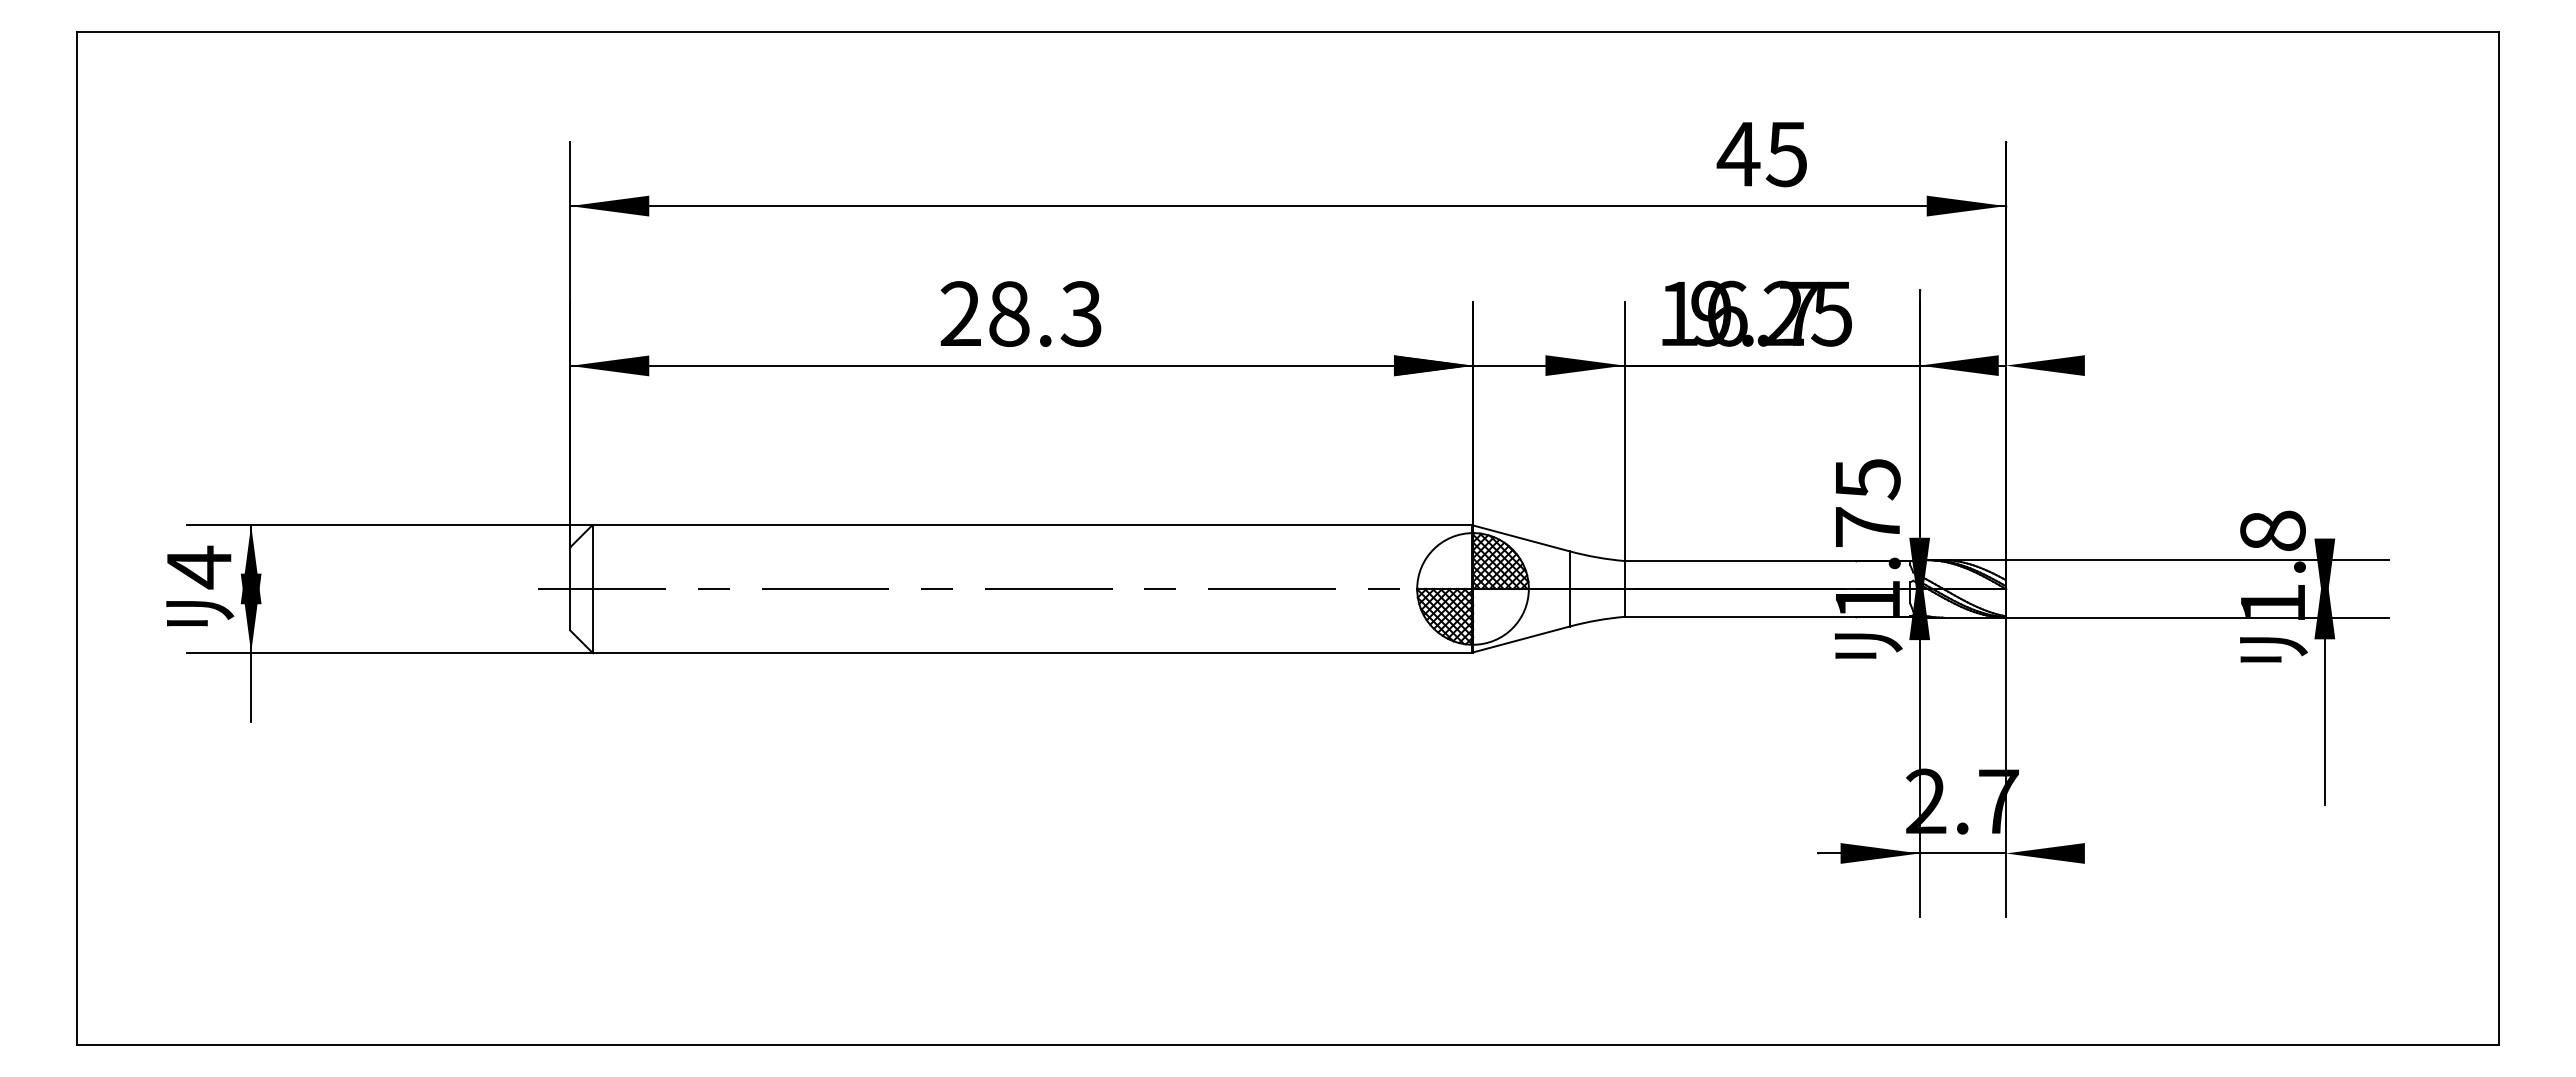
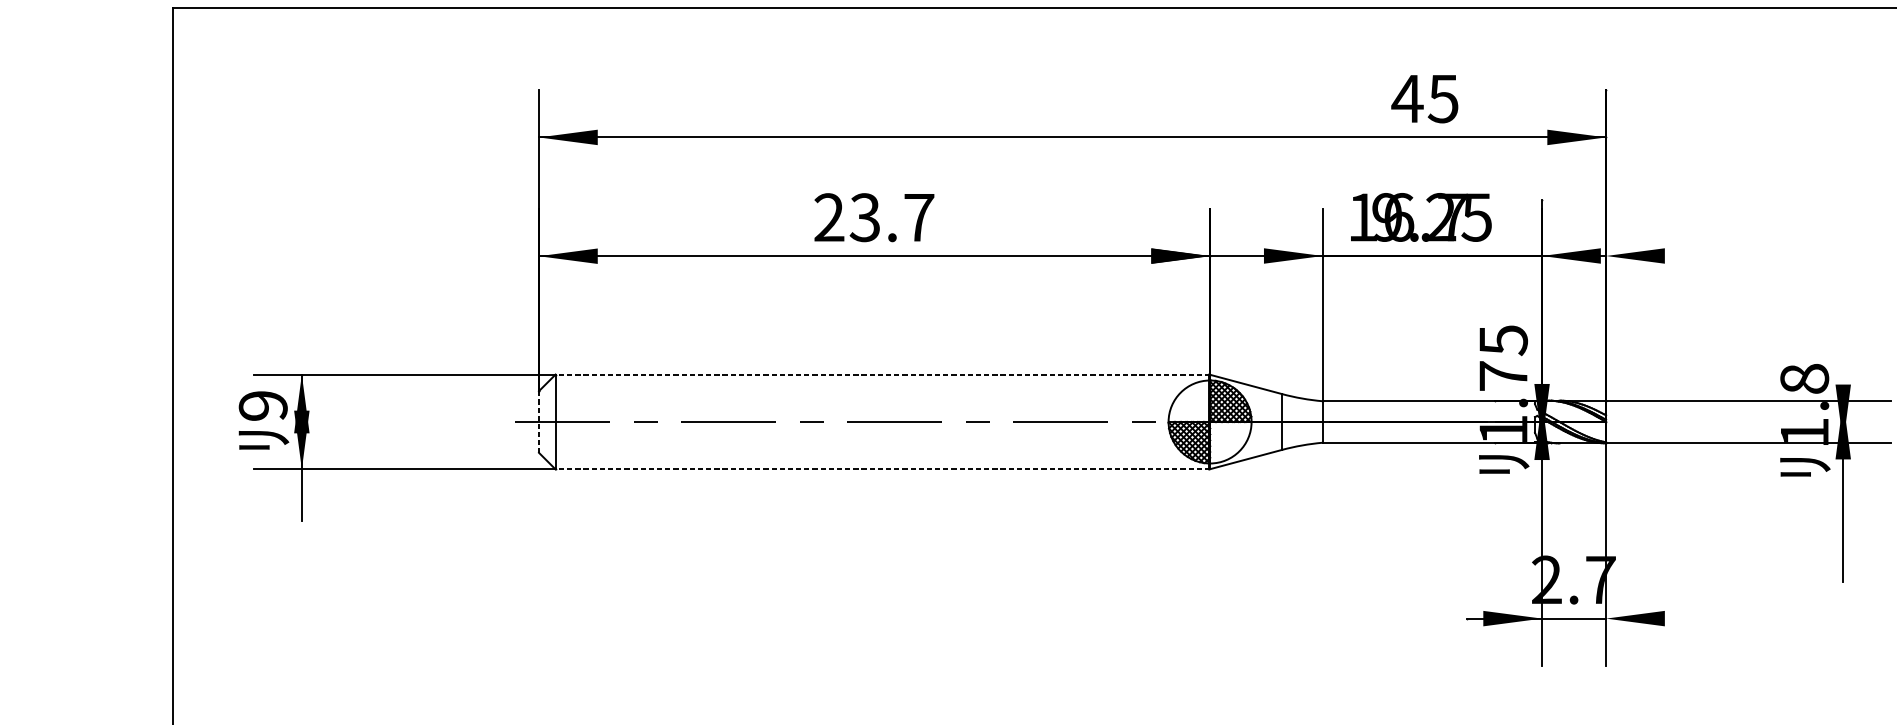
text: (1044, 314) -> (891, 218), 28.3 -> 23.7
line: (1032, 525) -> (882, 374), solid -> dashed
text: (199, 567) -> (263, 406), 4 -> 9
line: (570, 589) -> (539, 422), solid -> dashed
line: (1032, 652) -> (882, 469), solid -> dashed

